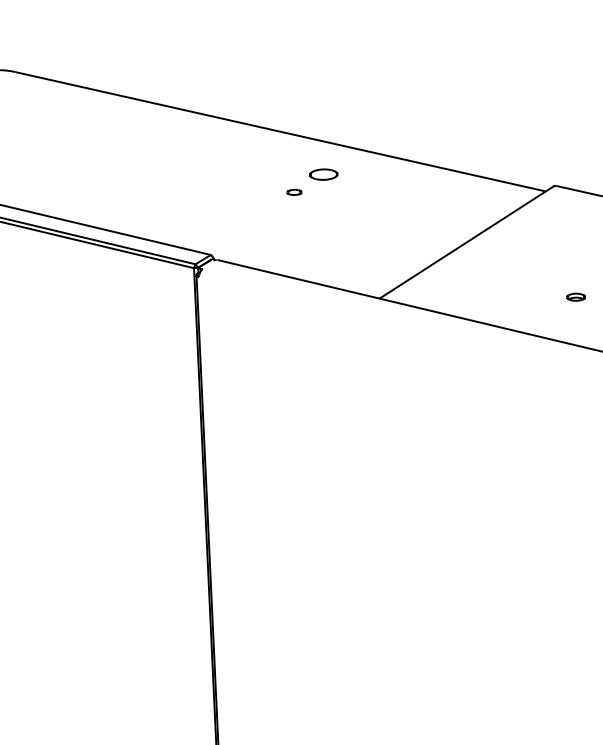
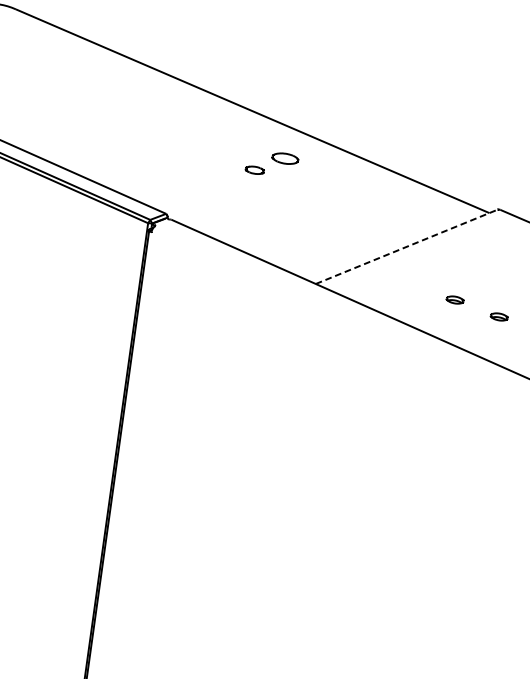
part: (294, 191) -> (255, 169), size x1.4
line: (466, 242) -> (406, 246), solid -> dashed
part: (526, 287) -> (454, 299), added

